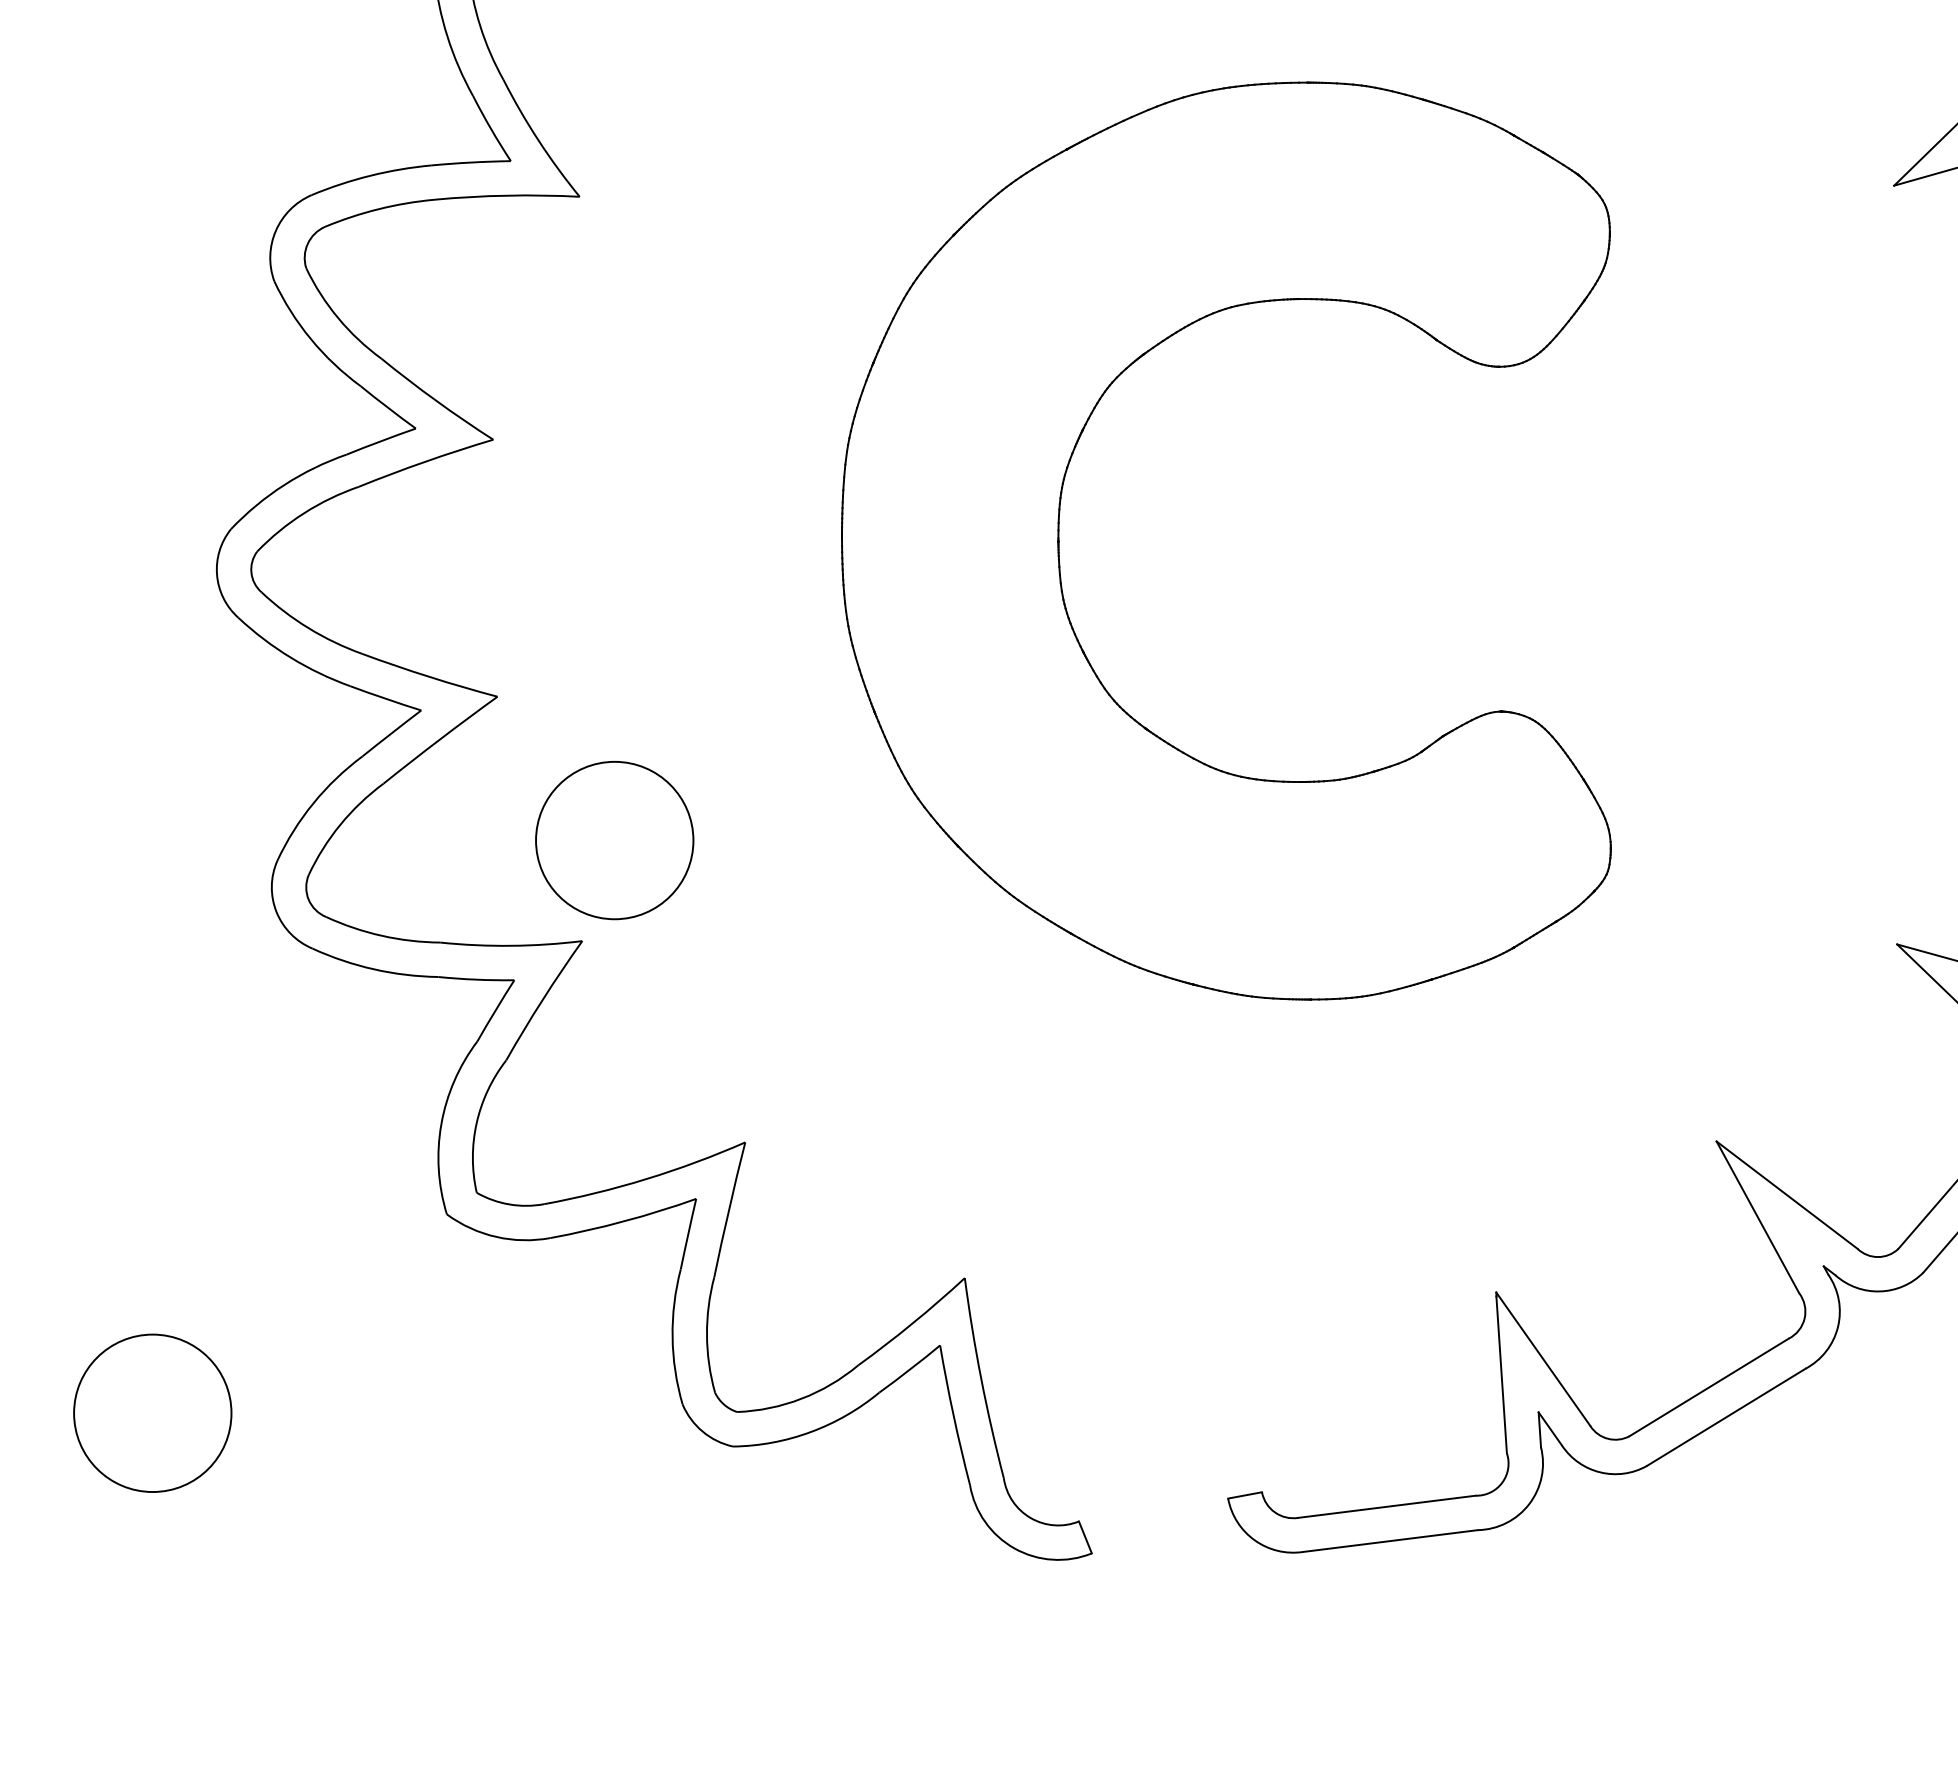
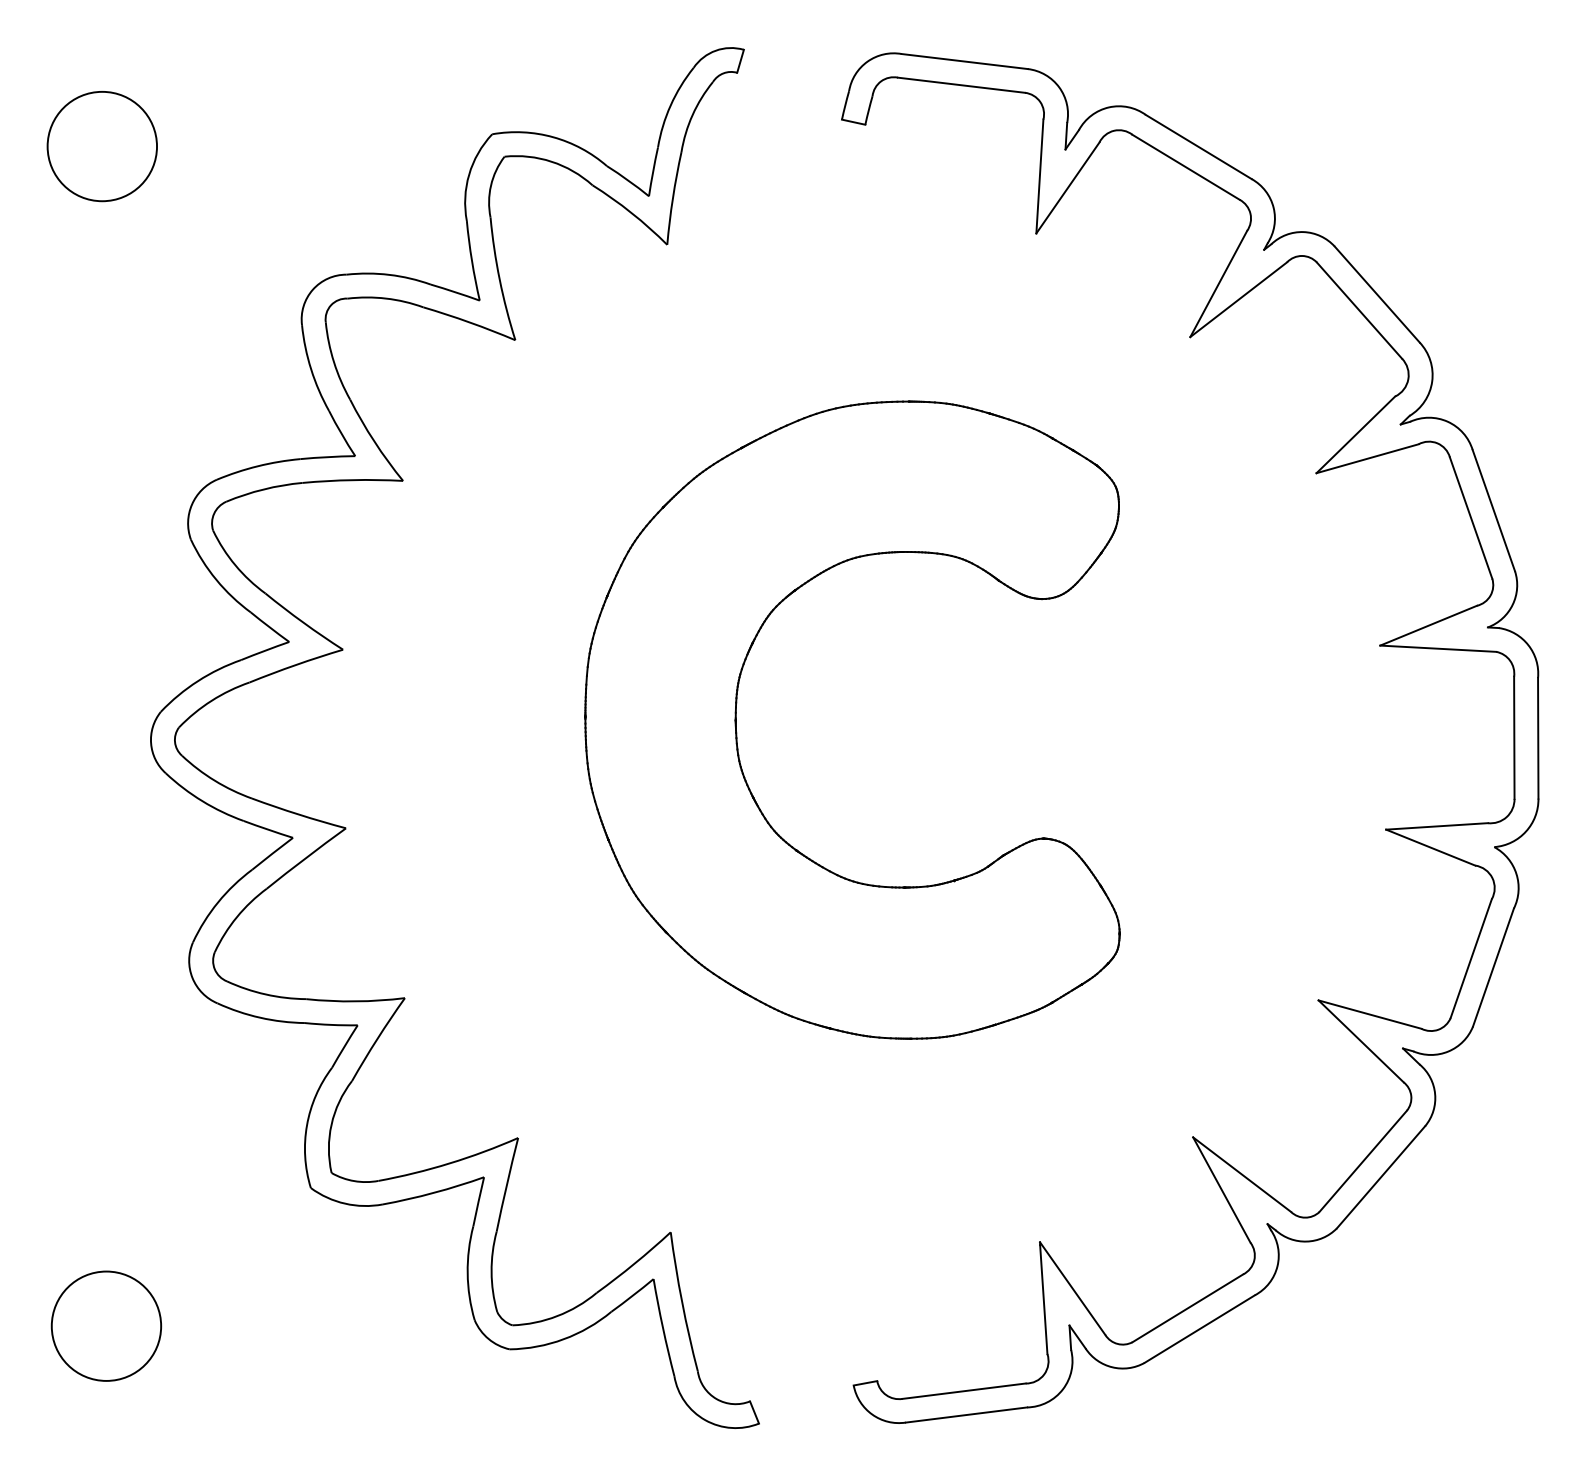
circle: (614, 839) -> (427, 927), removed

